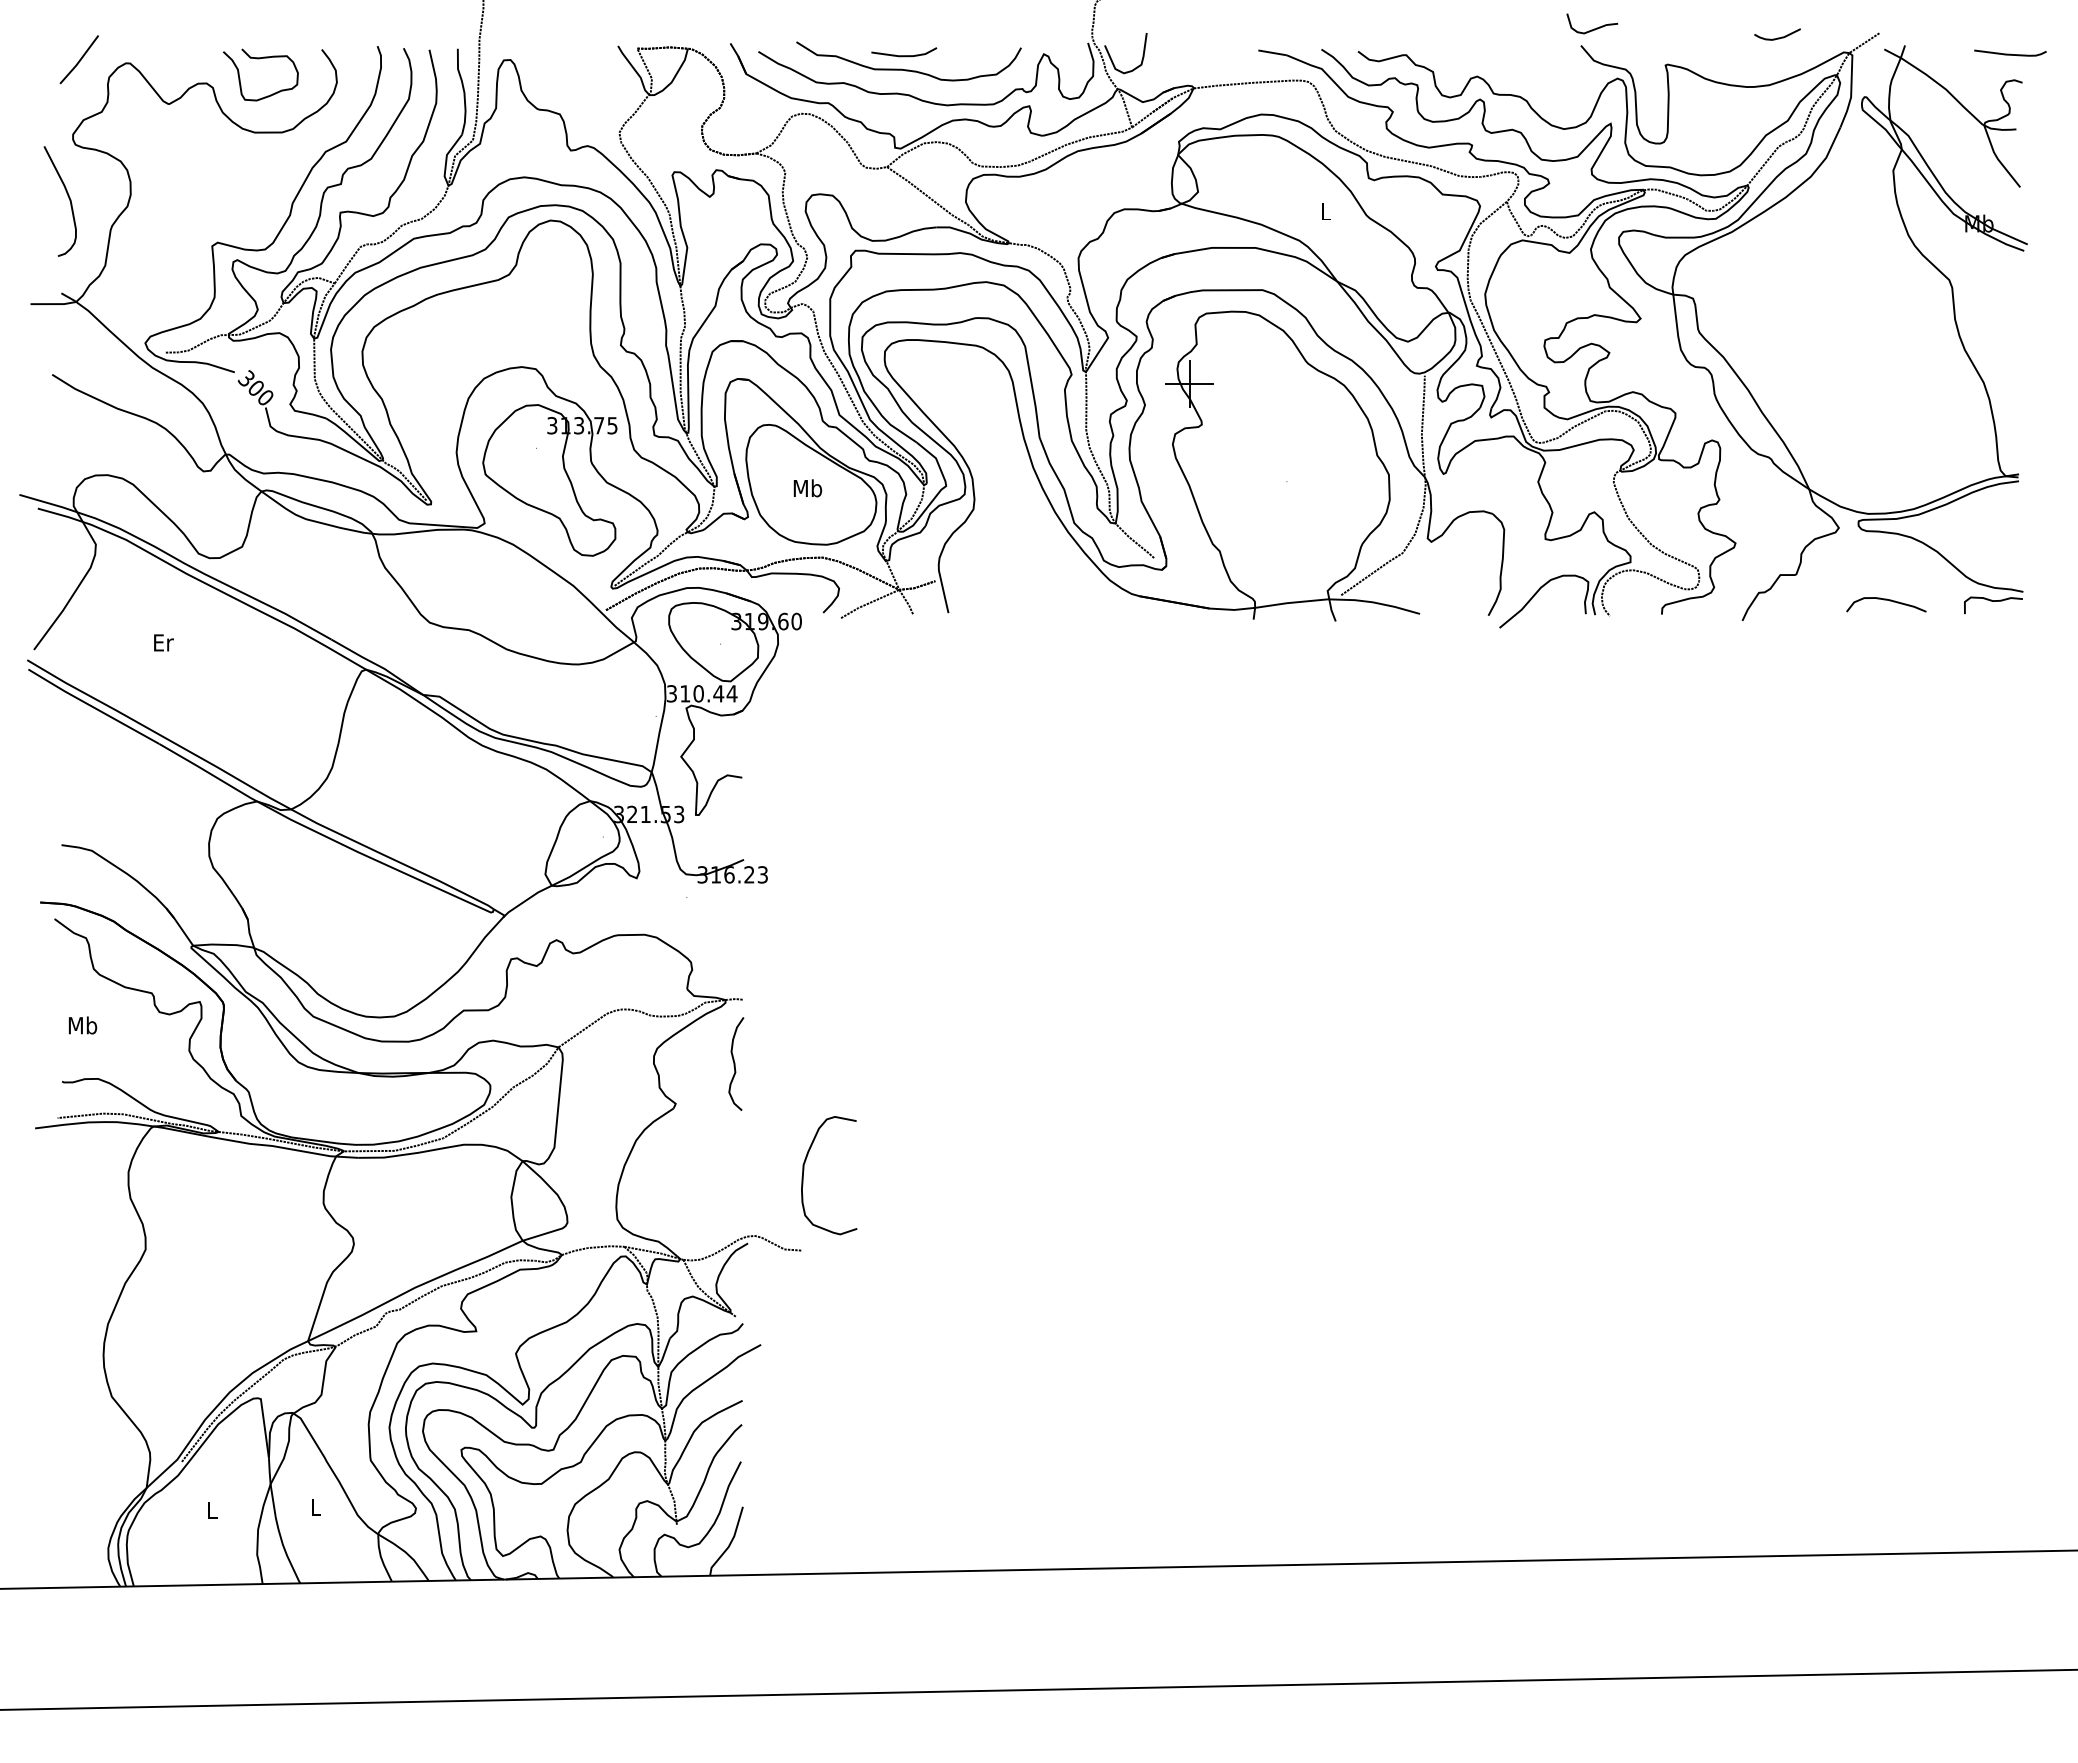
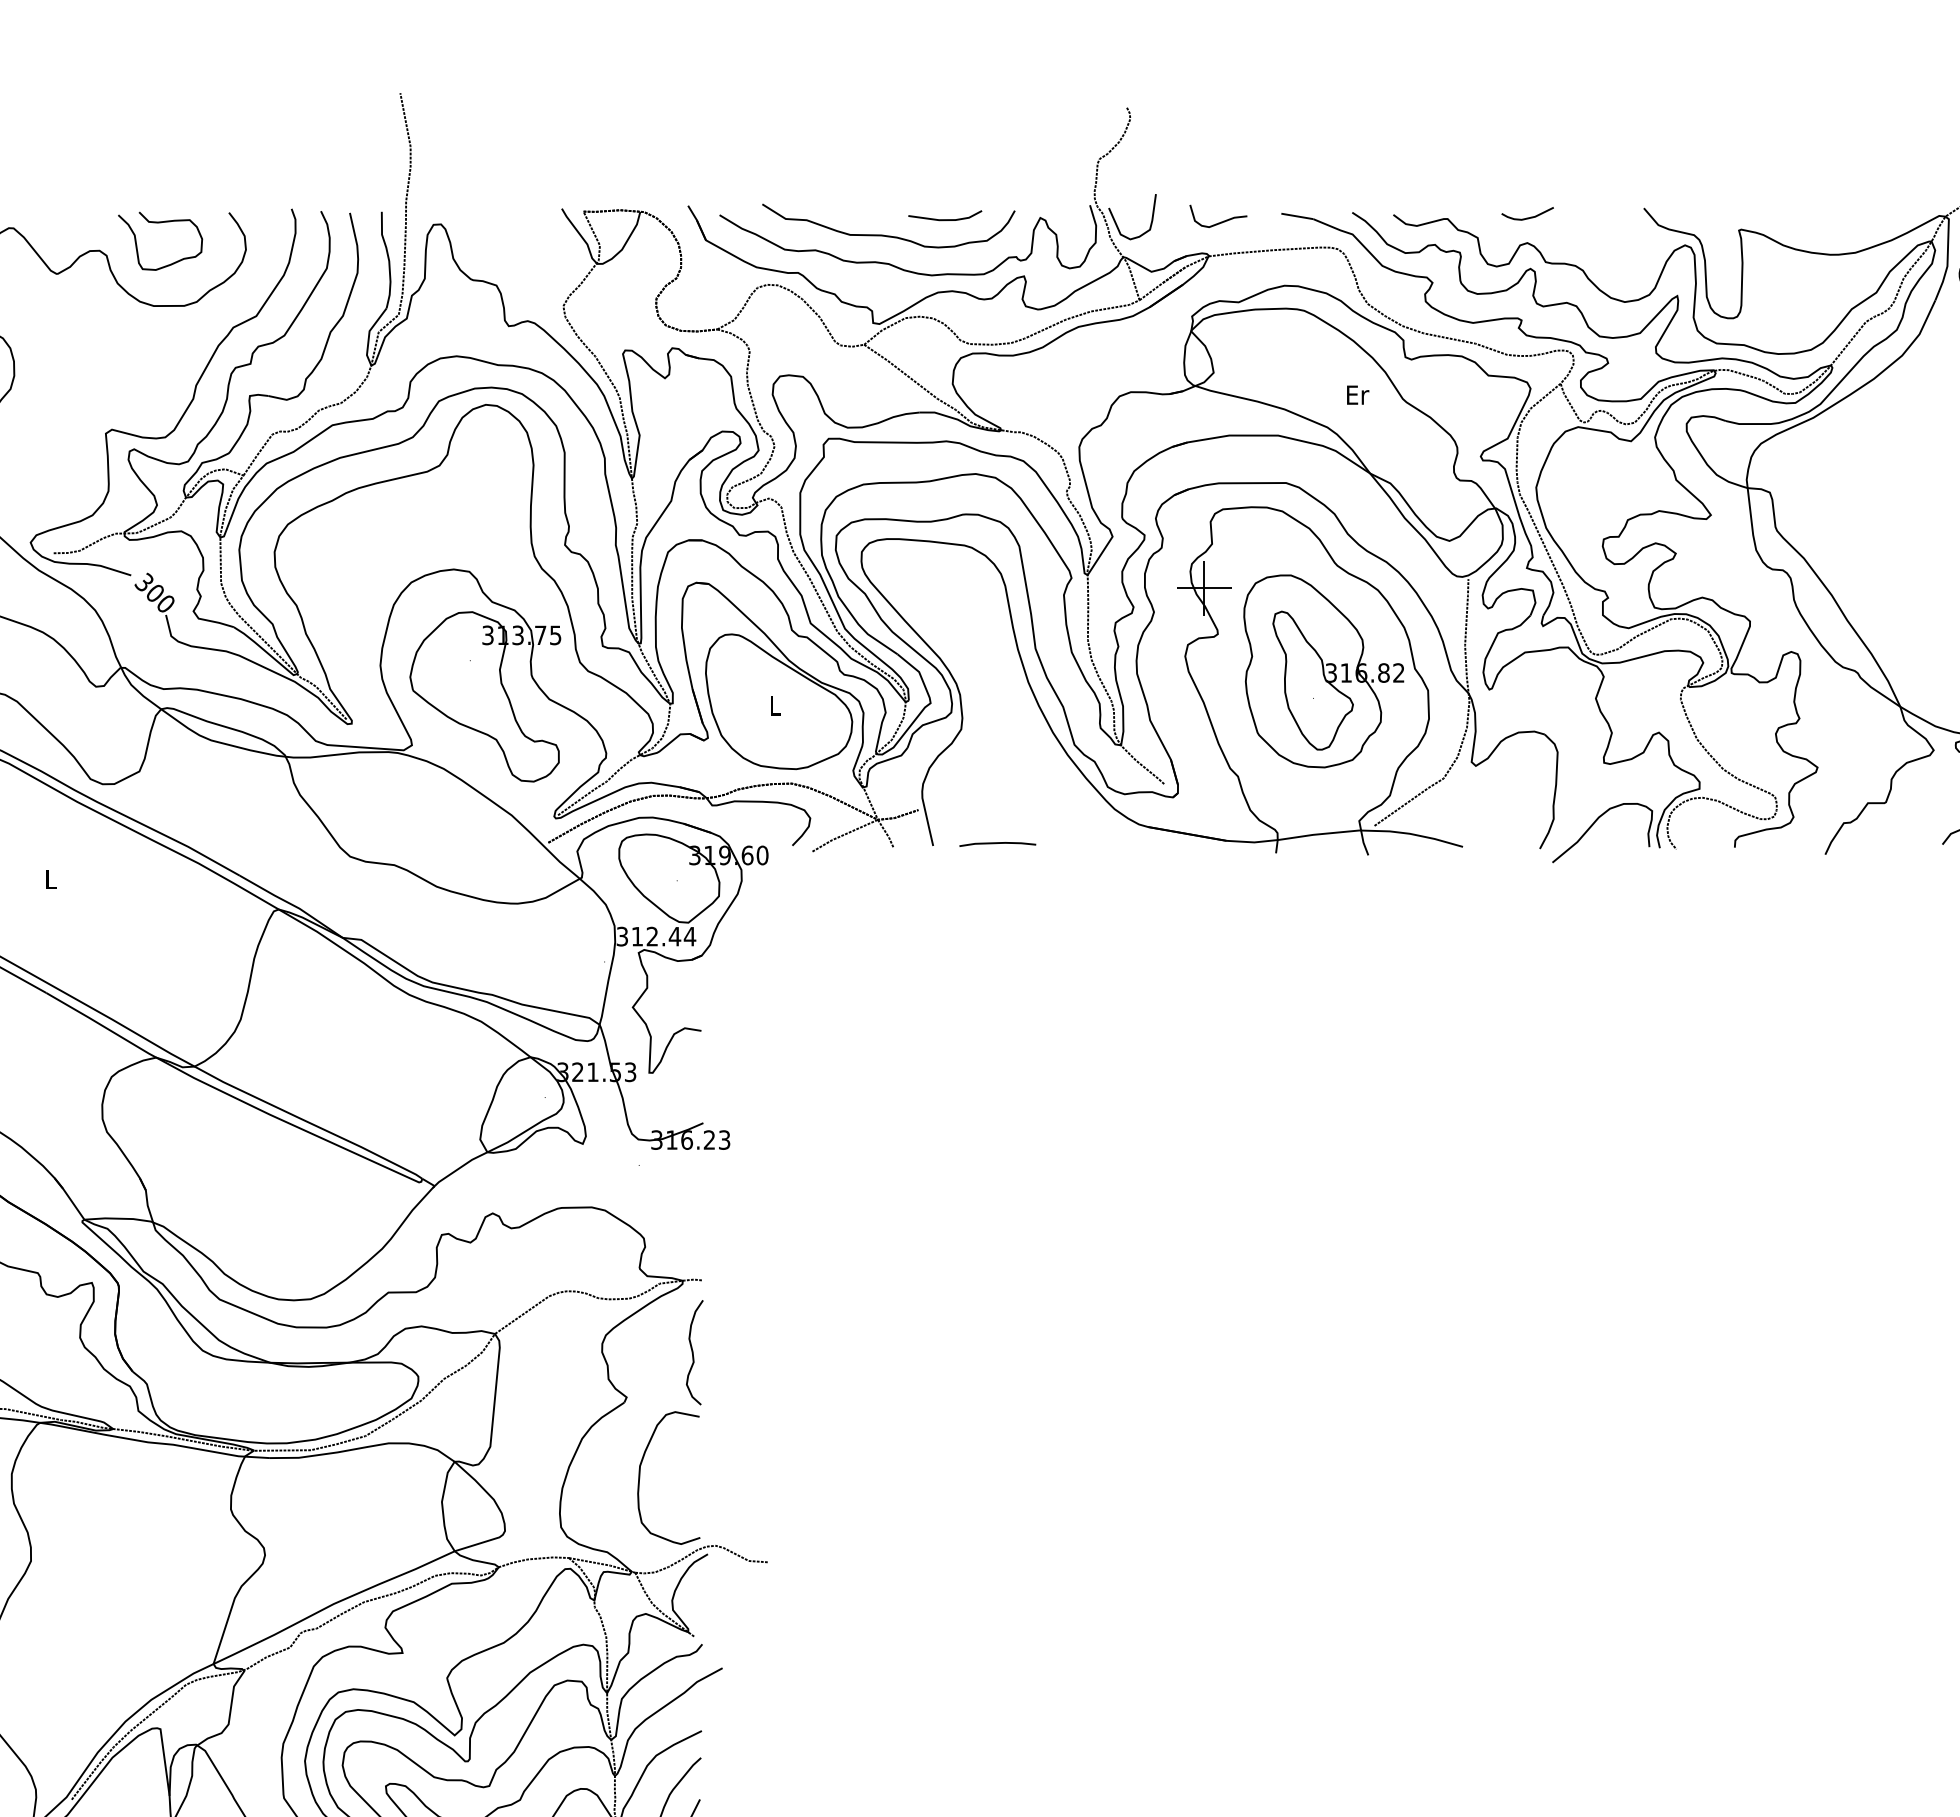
curve: (1594, 28) -> (1220, 221), moved
curve: (1777, 37) -> (1527, 217), moved
line: (904, 55) -> (945, 219), moved
text: (1326, 211) -> (1357, 394), L -> Er
part: (1295, 457) -> (1323, 671), added
text: (807, 488) -> (774, 705), Mb -> L
line: (1005, 611) -> (997, 844), added
text: (163, 642) -> (51, 878), Er -> L
text: (698, 693) -> (652, 936), 310.44 -> 312.44
curve: (804, 1171) -> (641, 1473), moved

